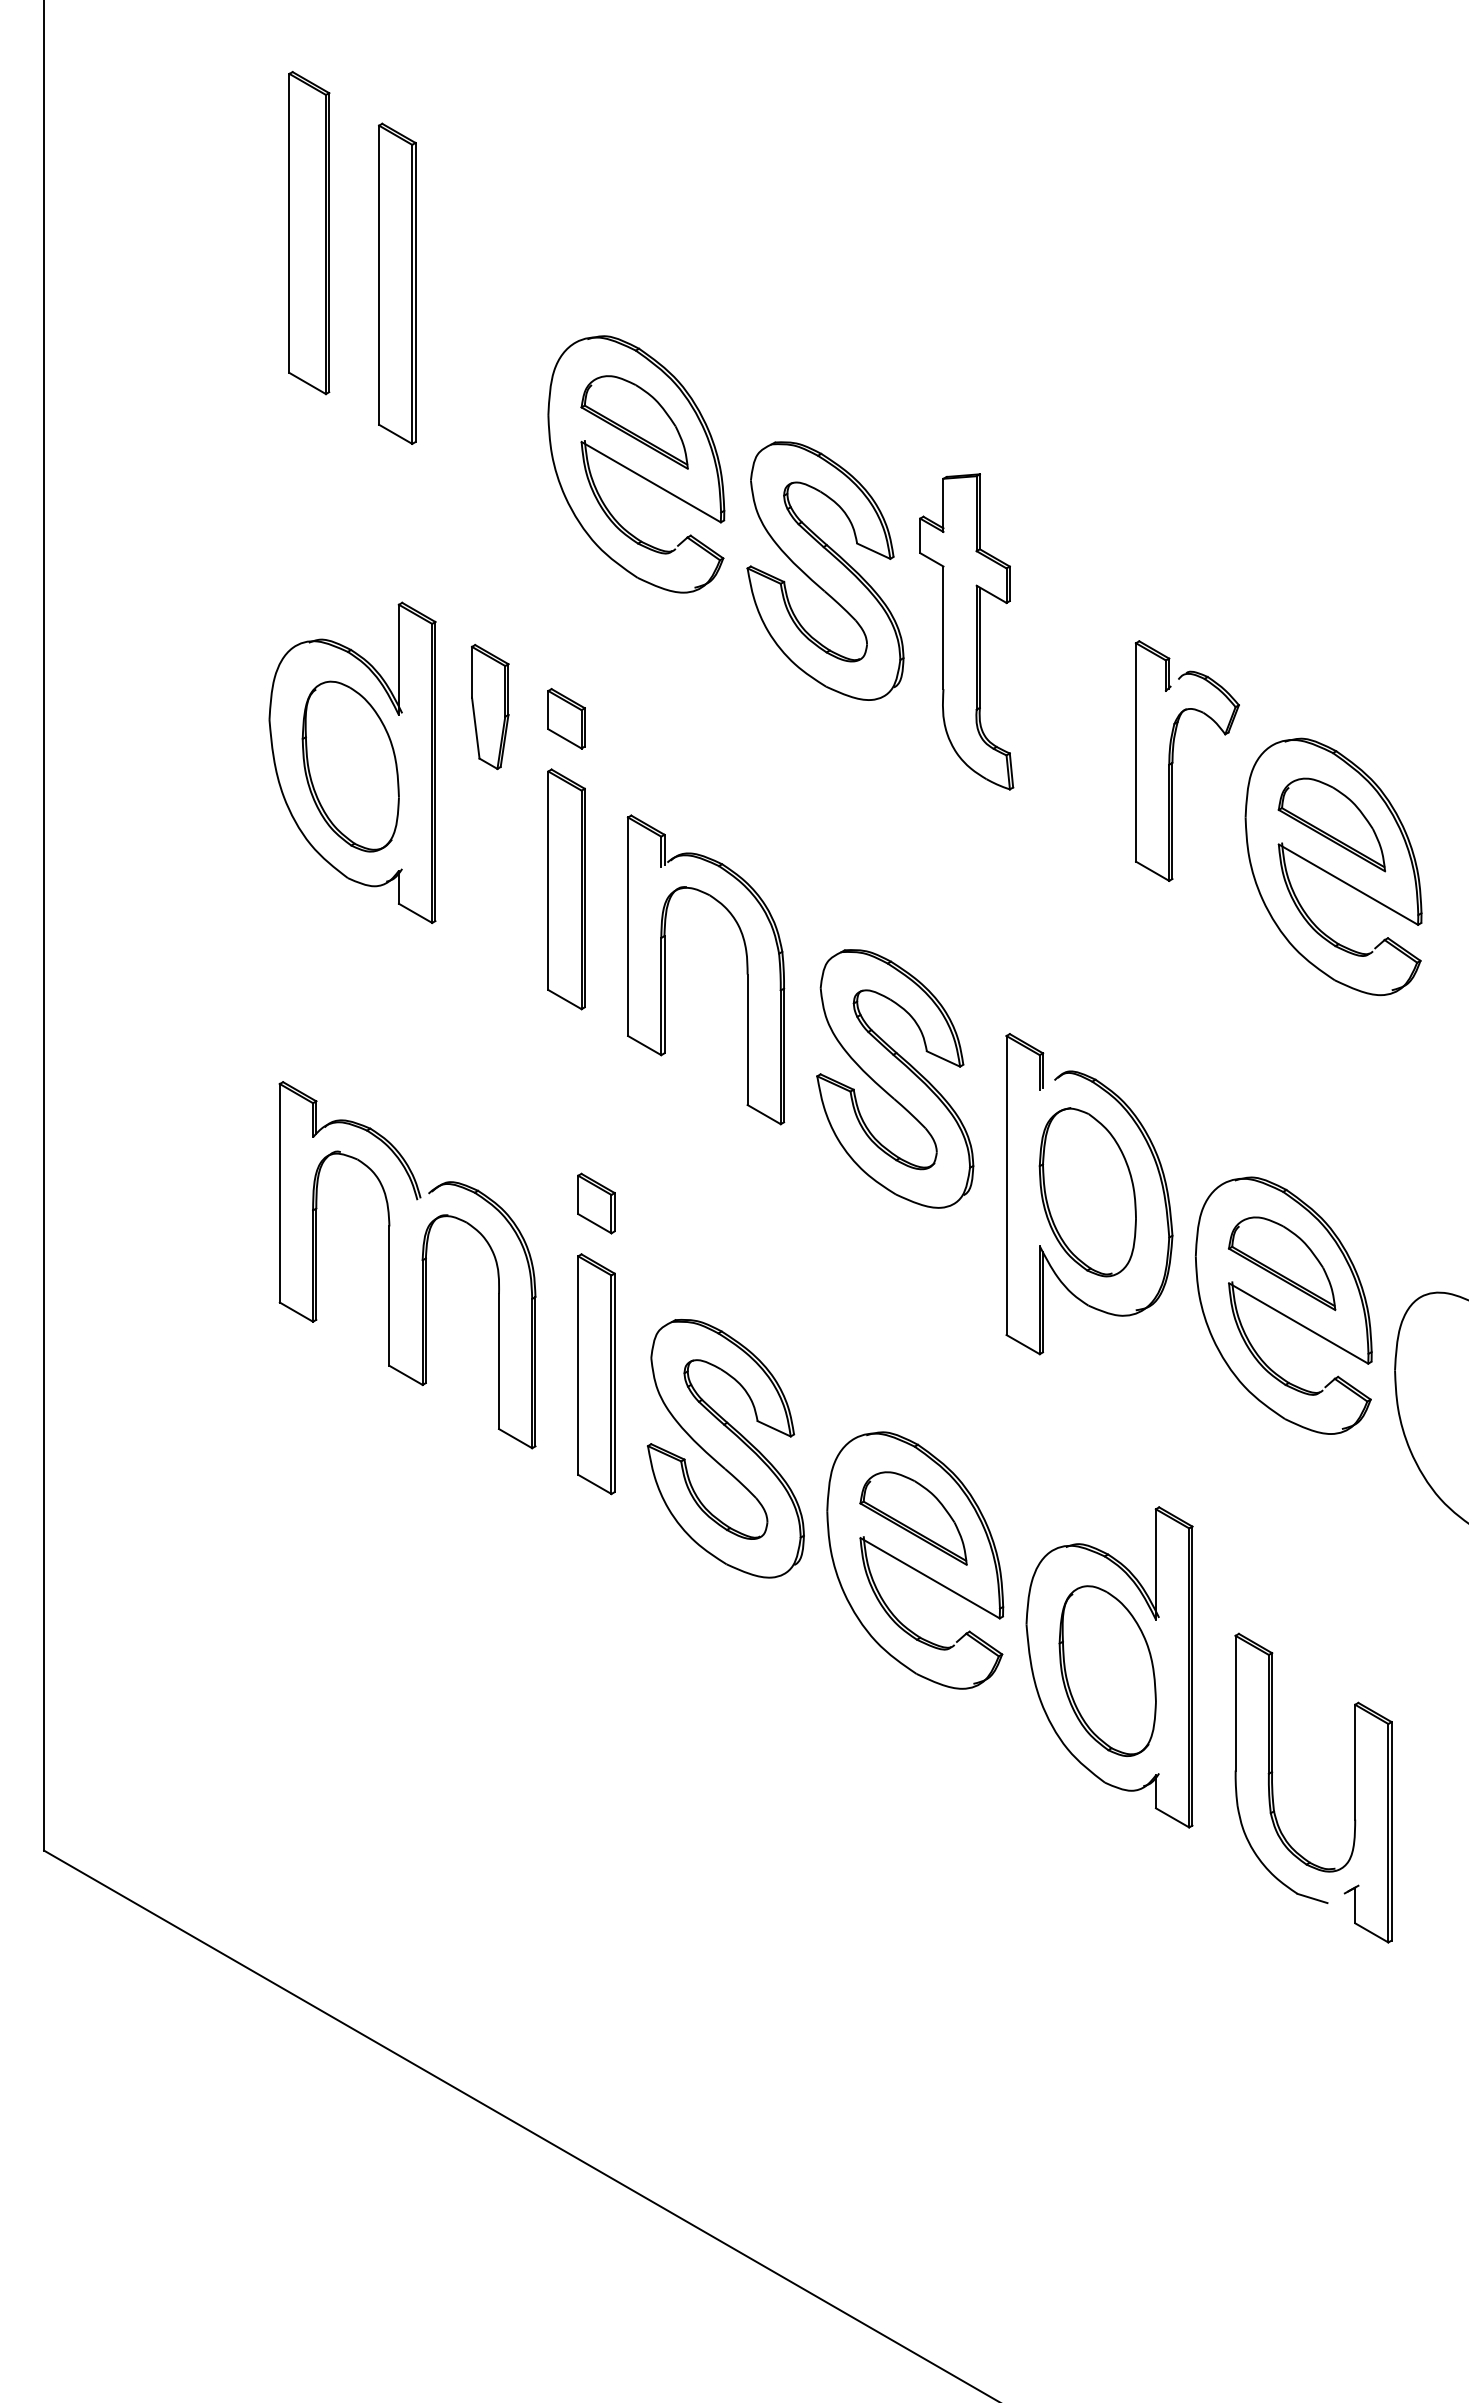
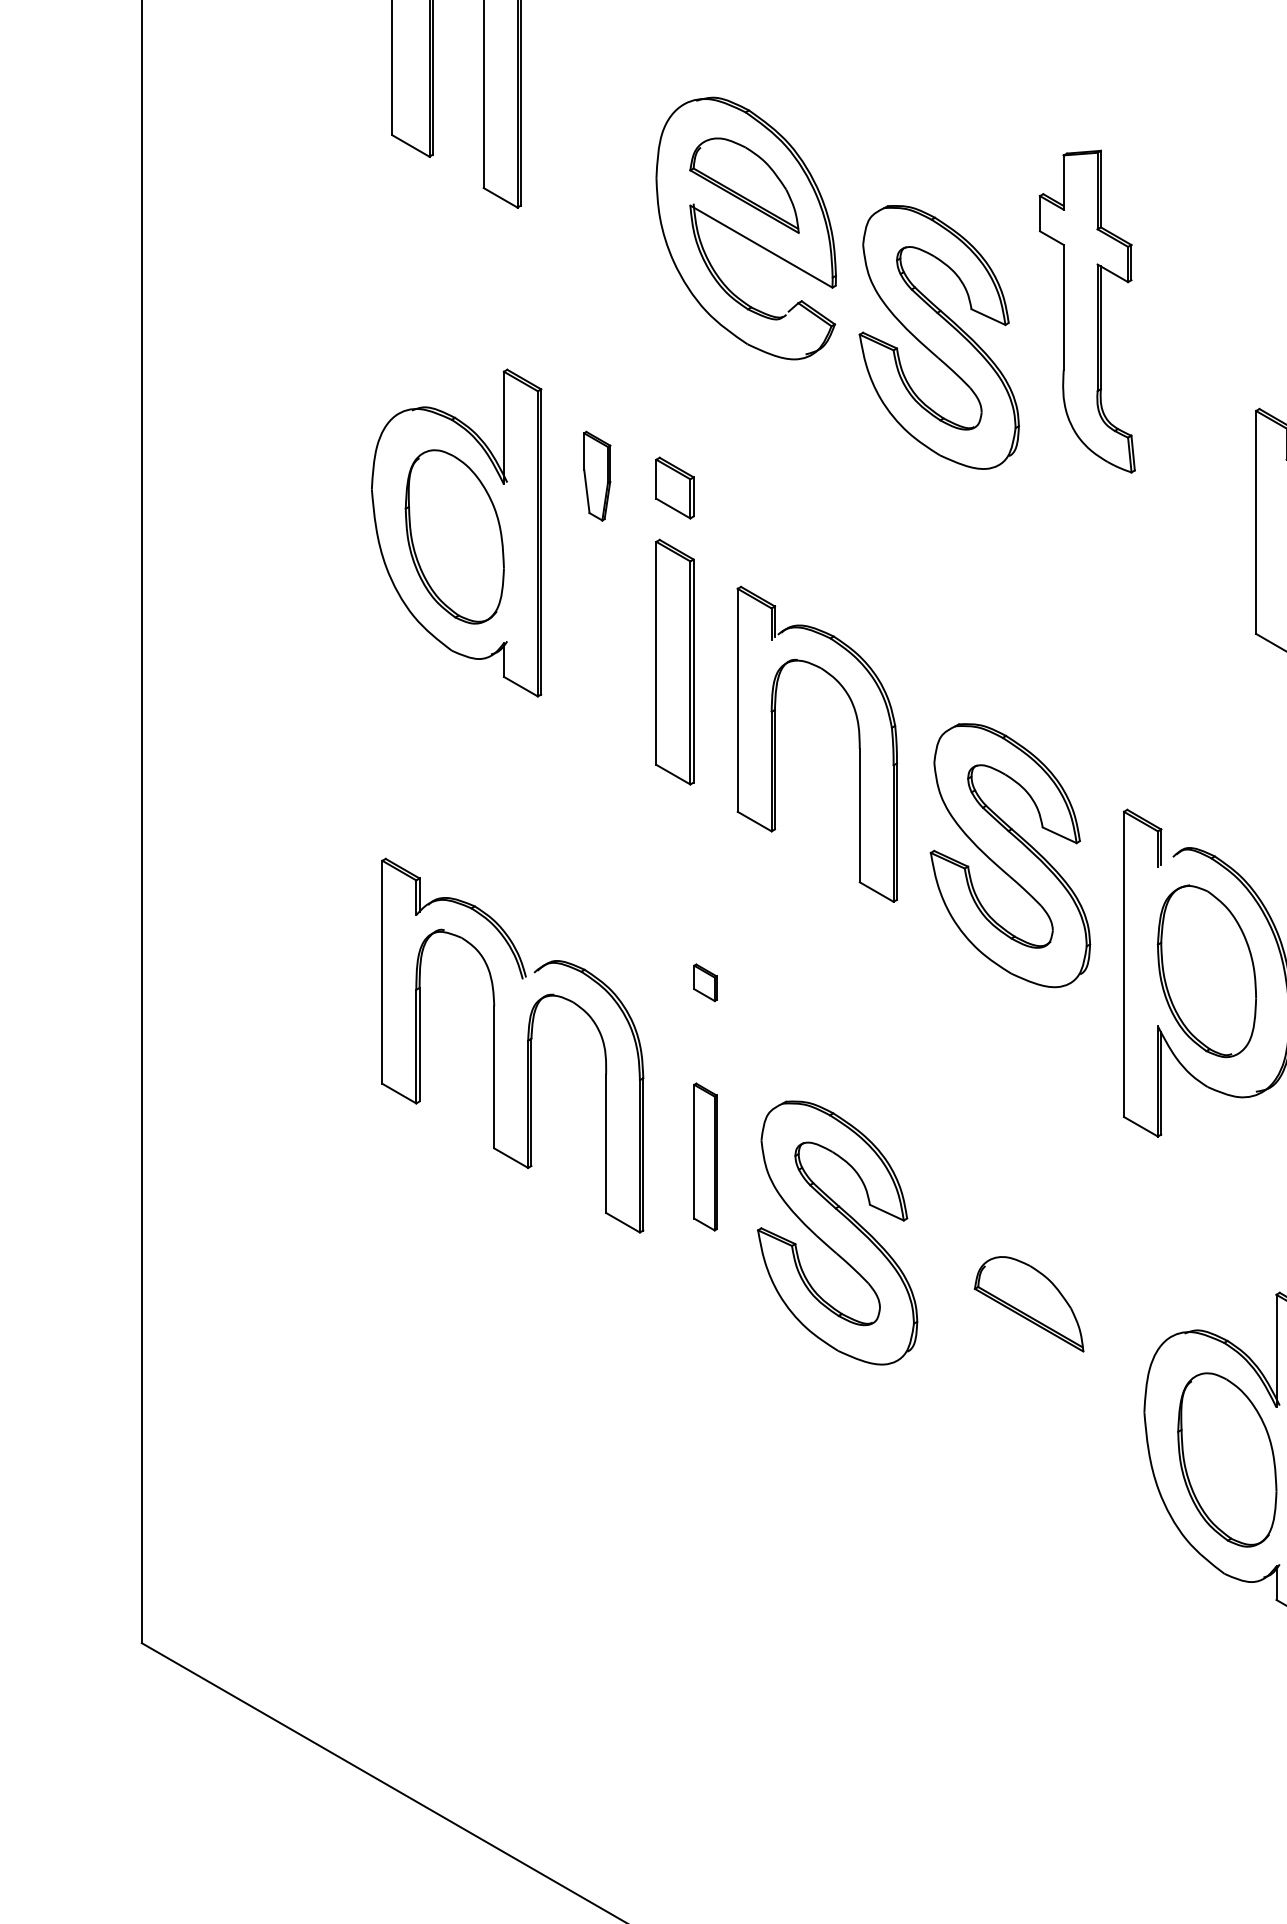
part: (966, 631) -> (1087, 311), moved
part: (490, 707) -> (597, 476), size x0.7
part: (596, 1203) -> (705, 982), size x0.6
part: (596, 1374) -> (705, 1157), size x0.6
part: (910, 1565) -> (1025, 1352), removed

